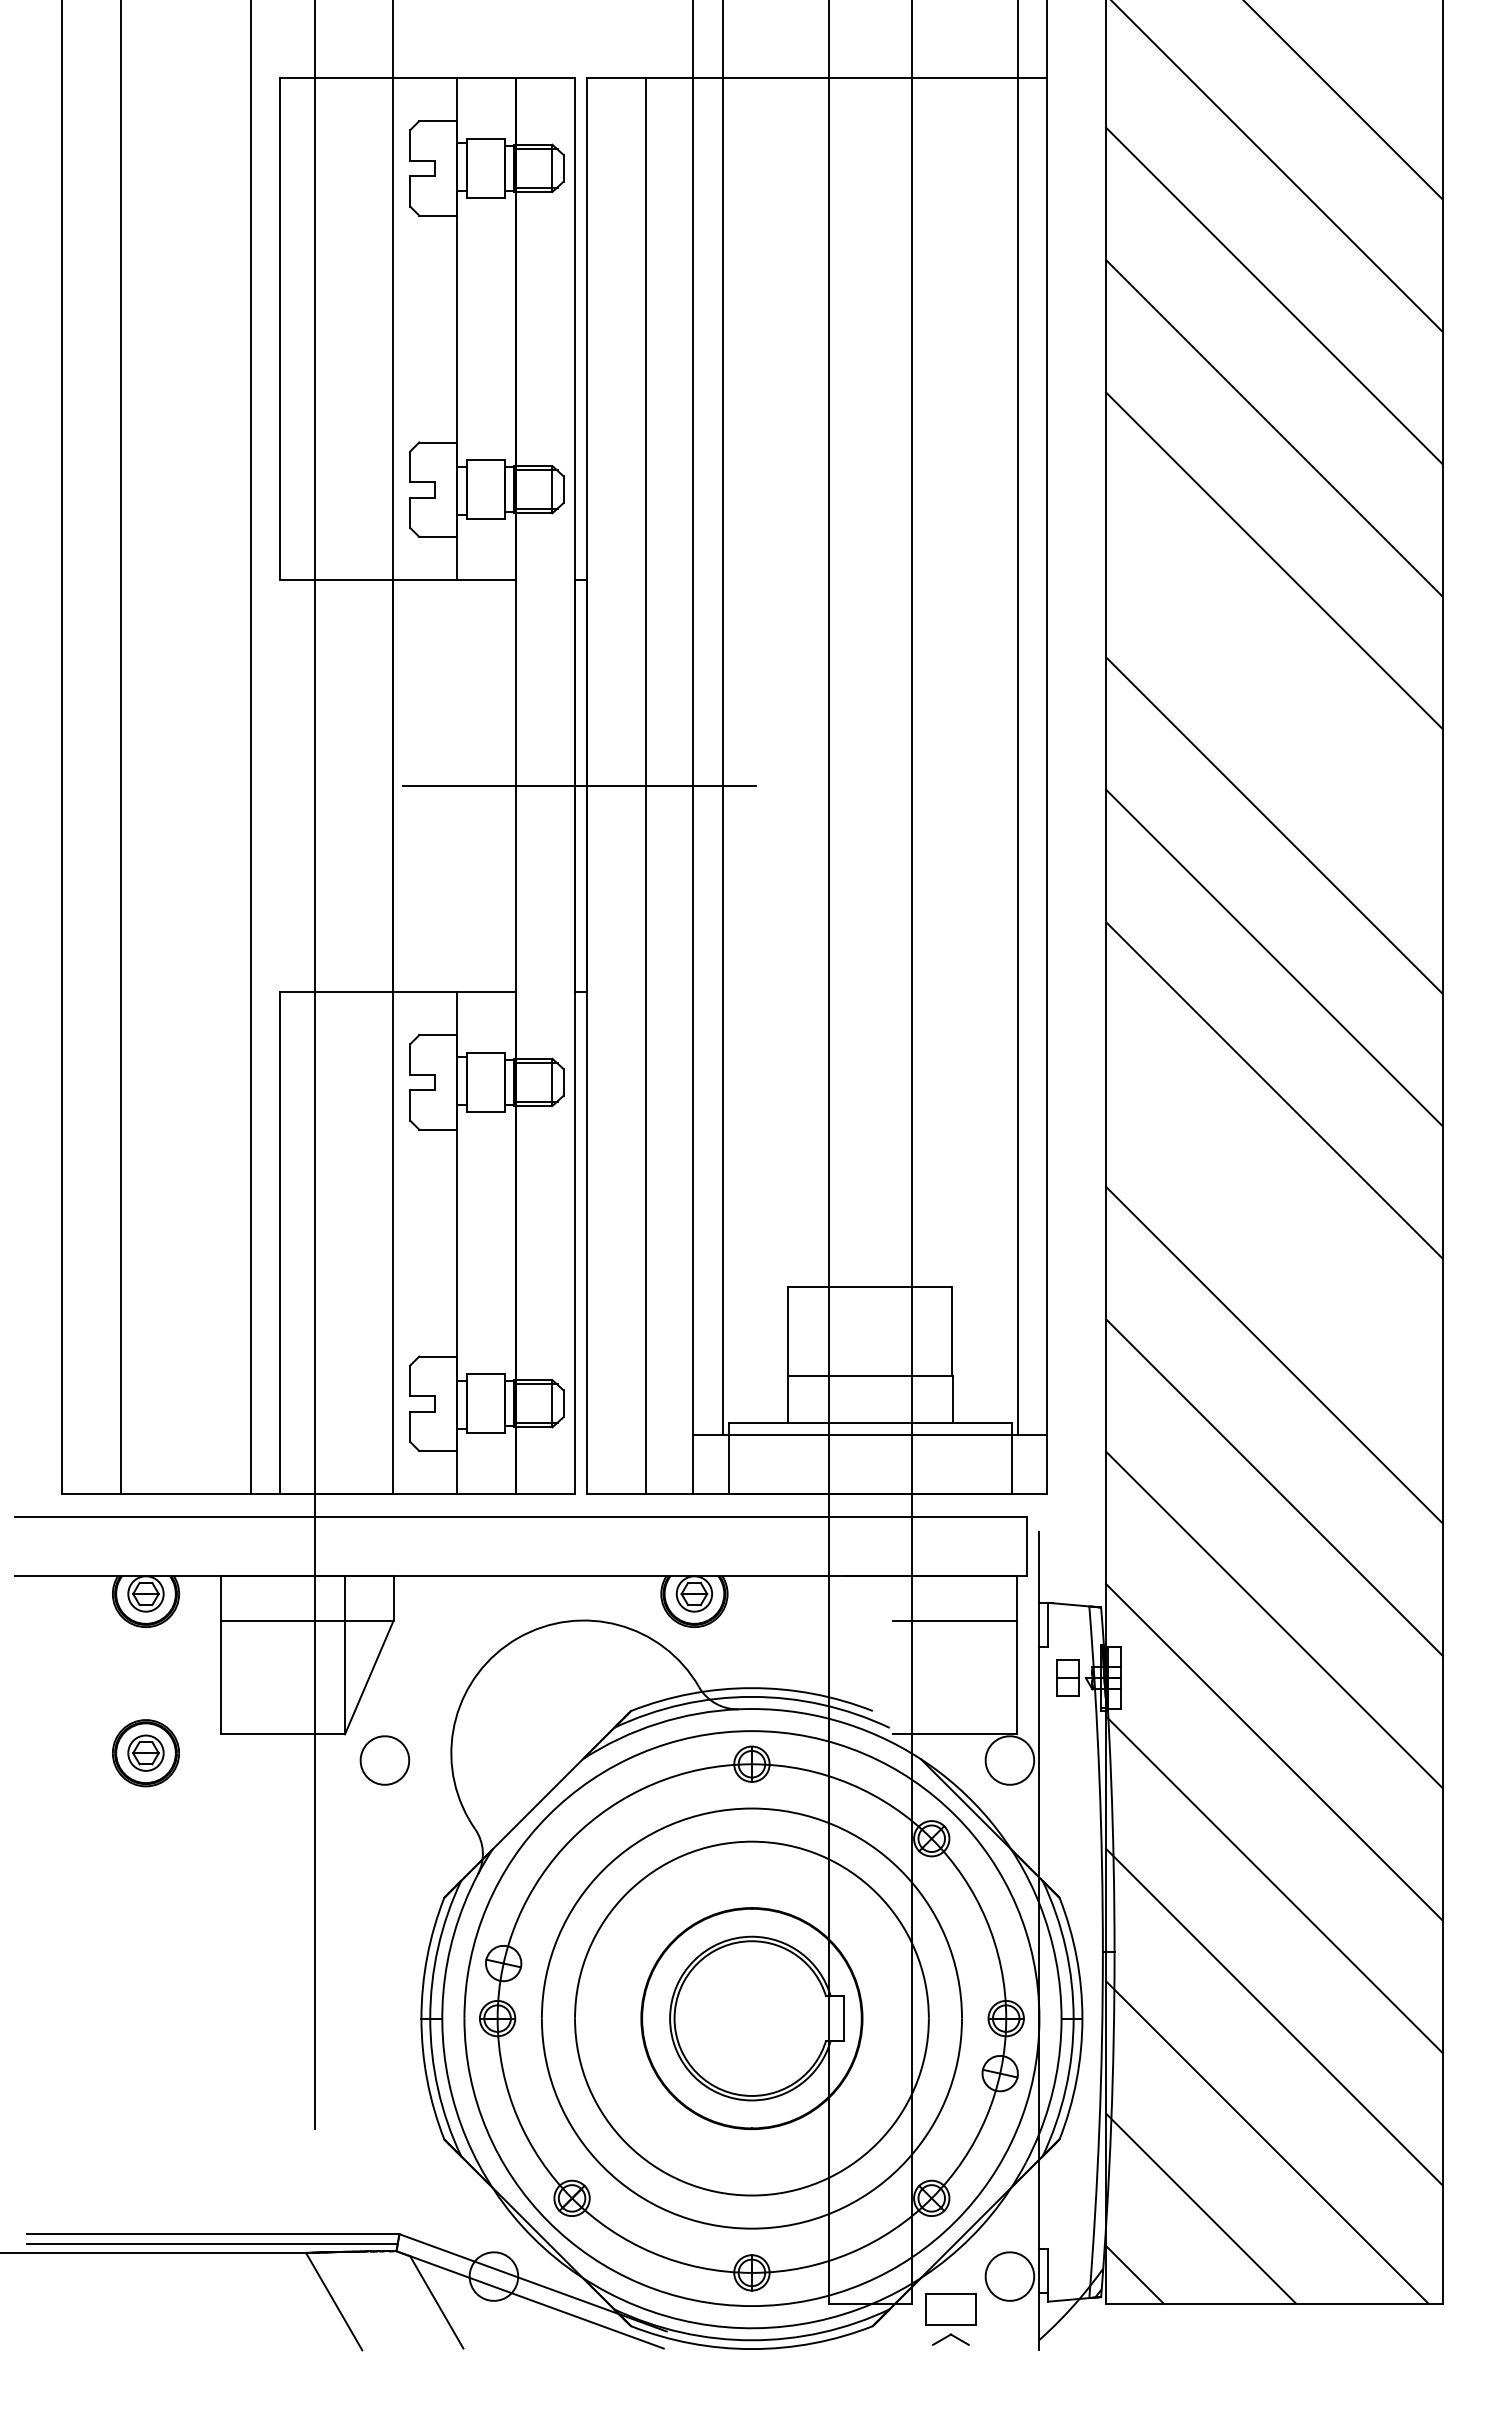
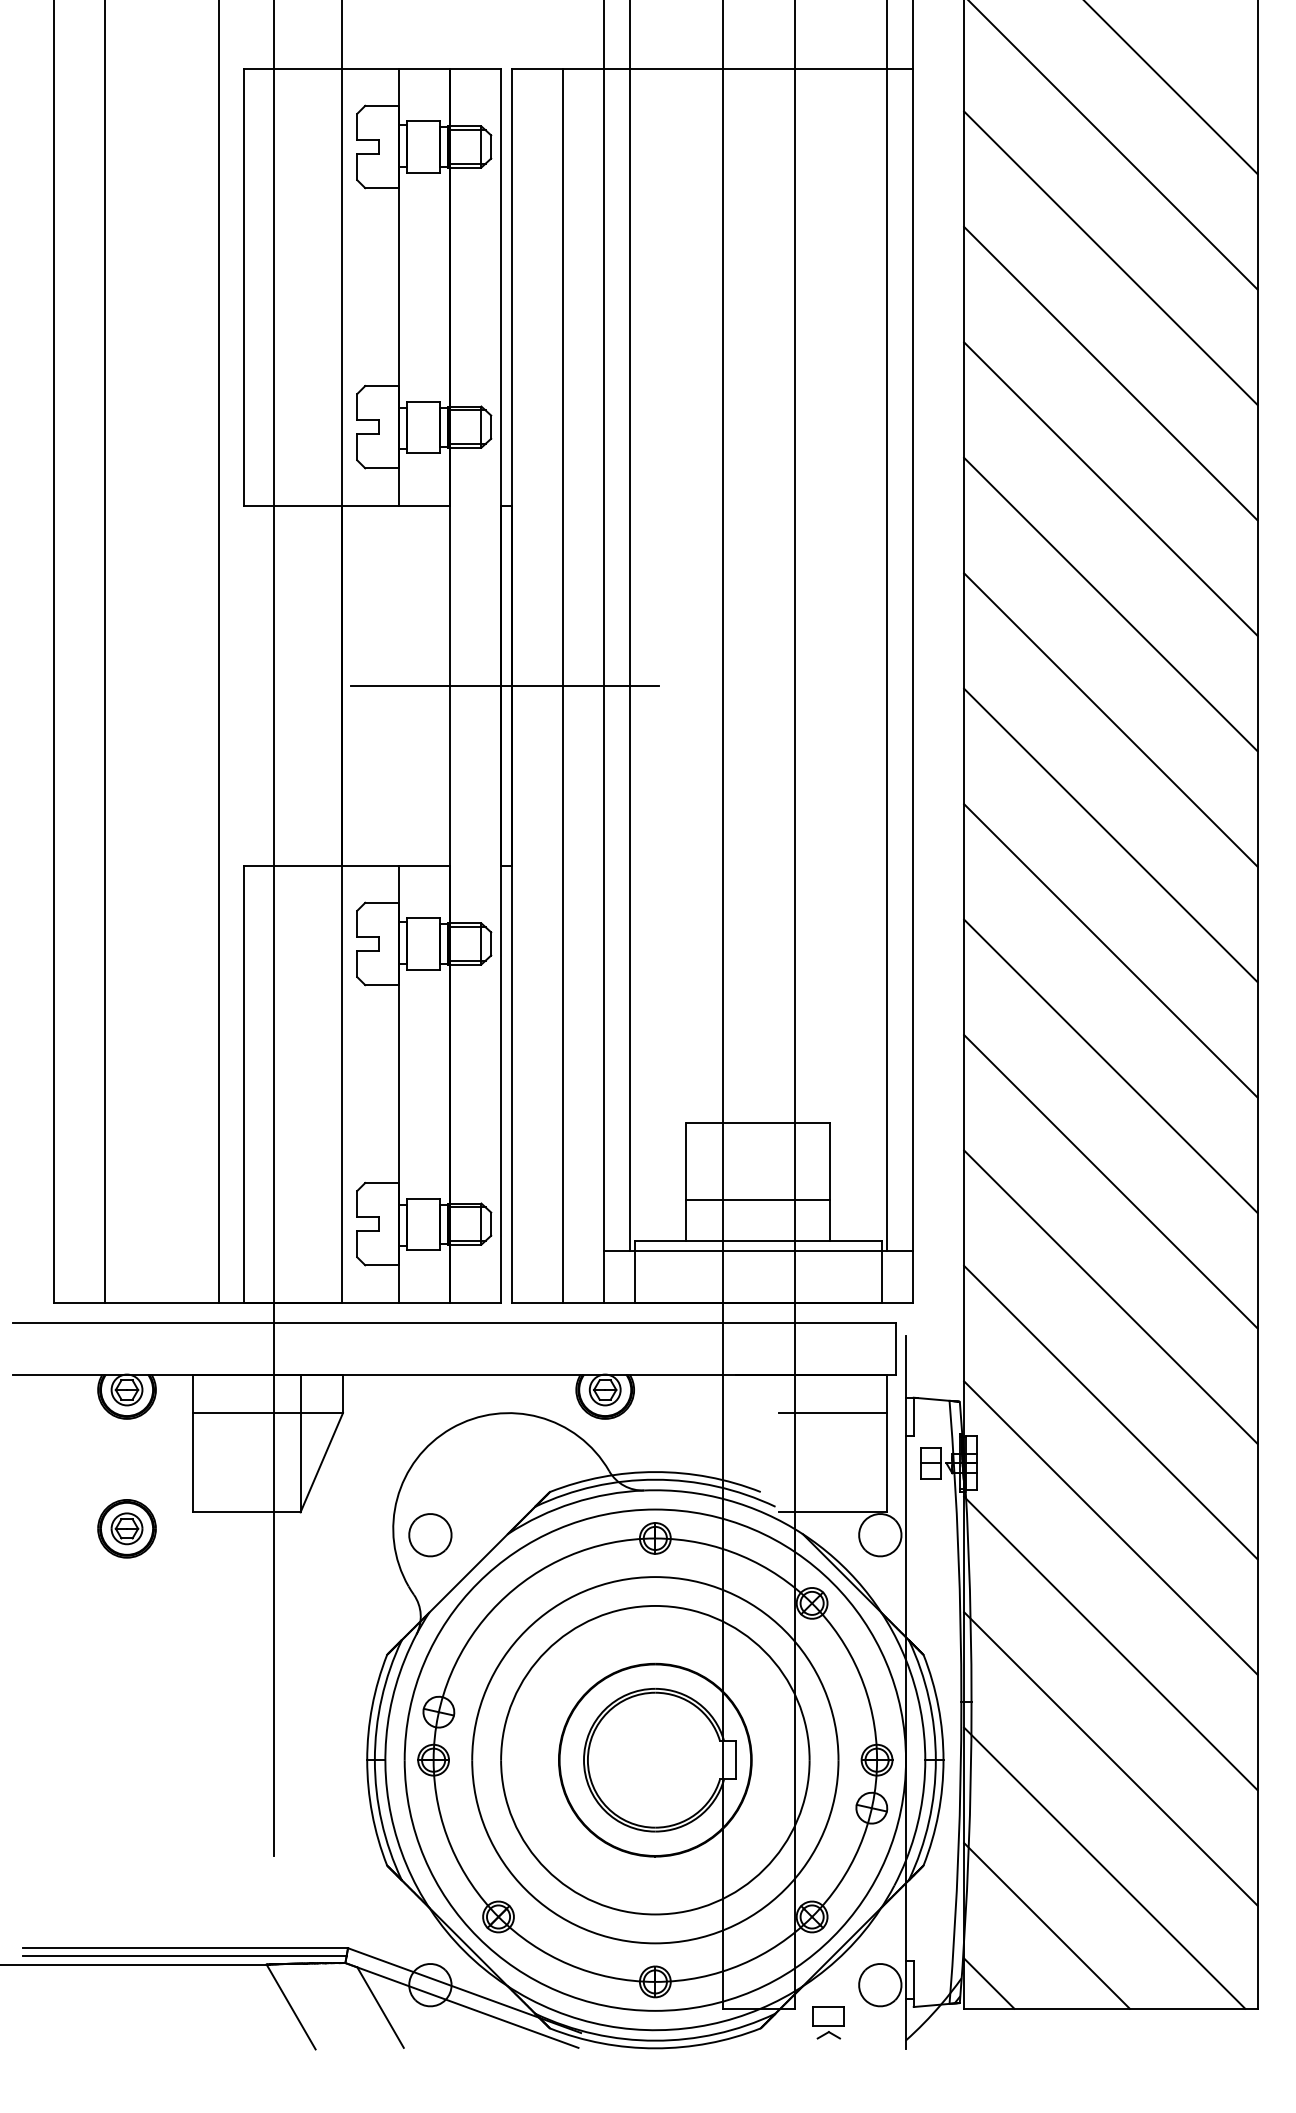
line: (1274, 692) -> (1110, 603), added
line: (1274, 1222) -> (1110, 1066), added
part: (384, 1760) -> (430, 1535), moved
part: (950, 2319) -> (828, 2022), size x0.71

